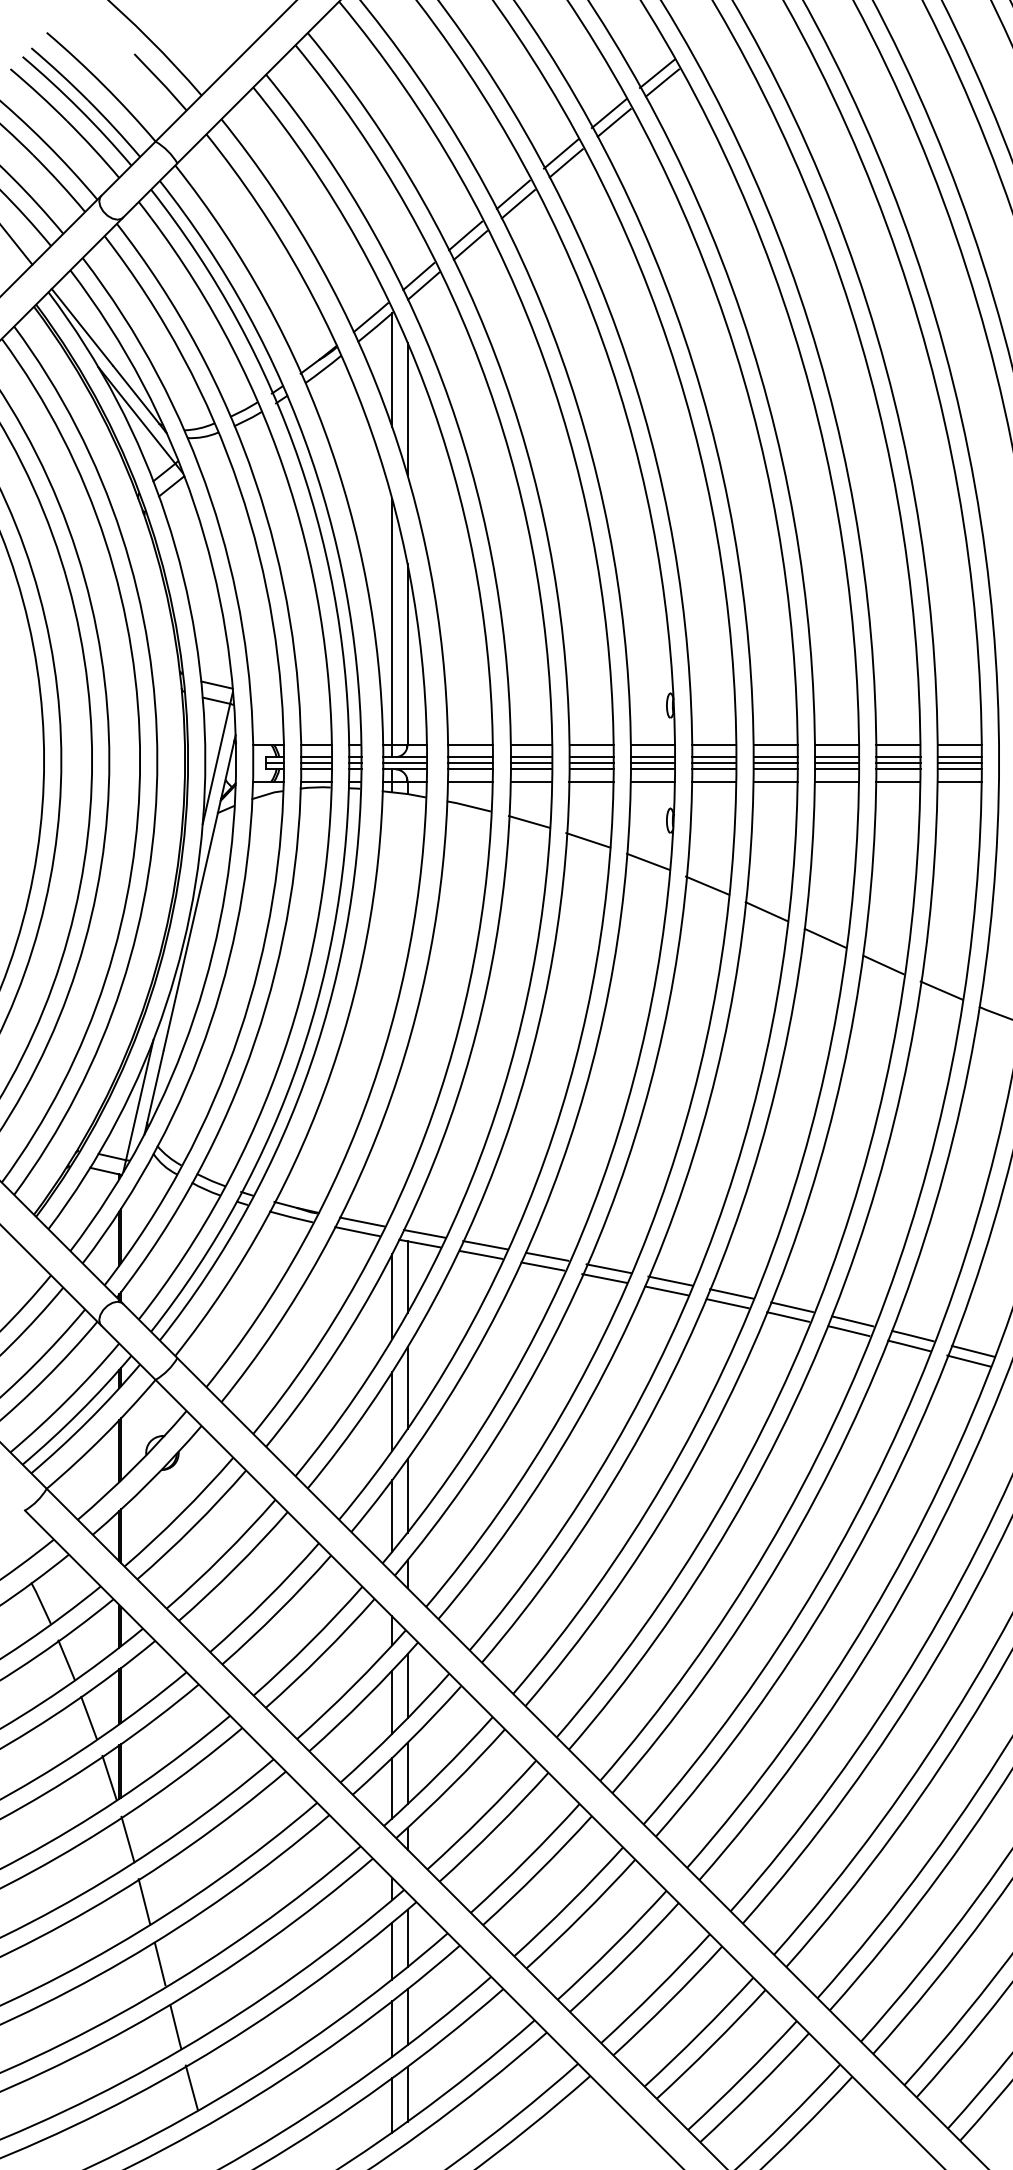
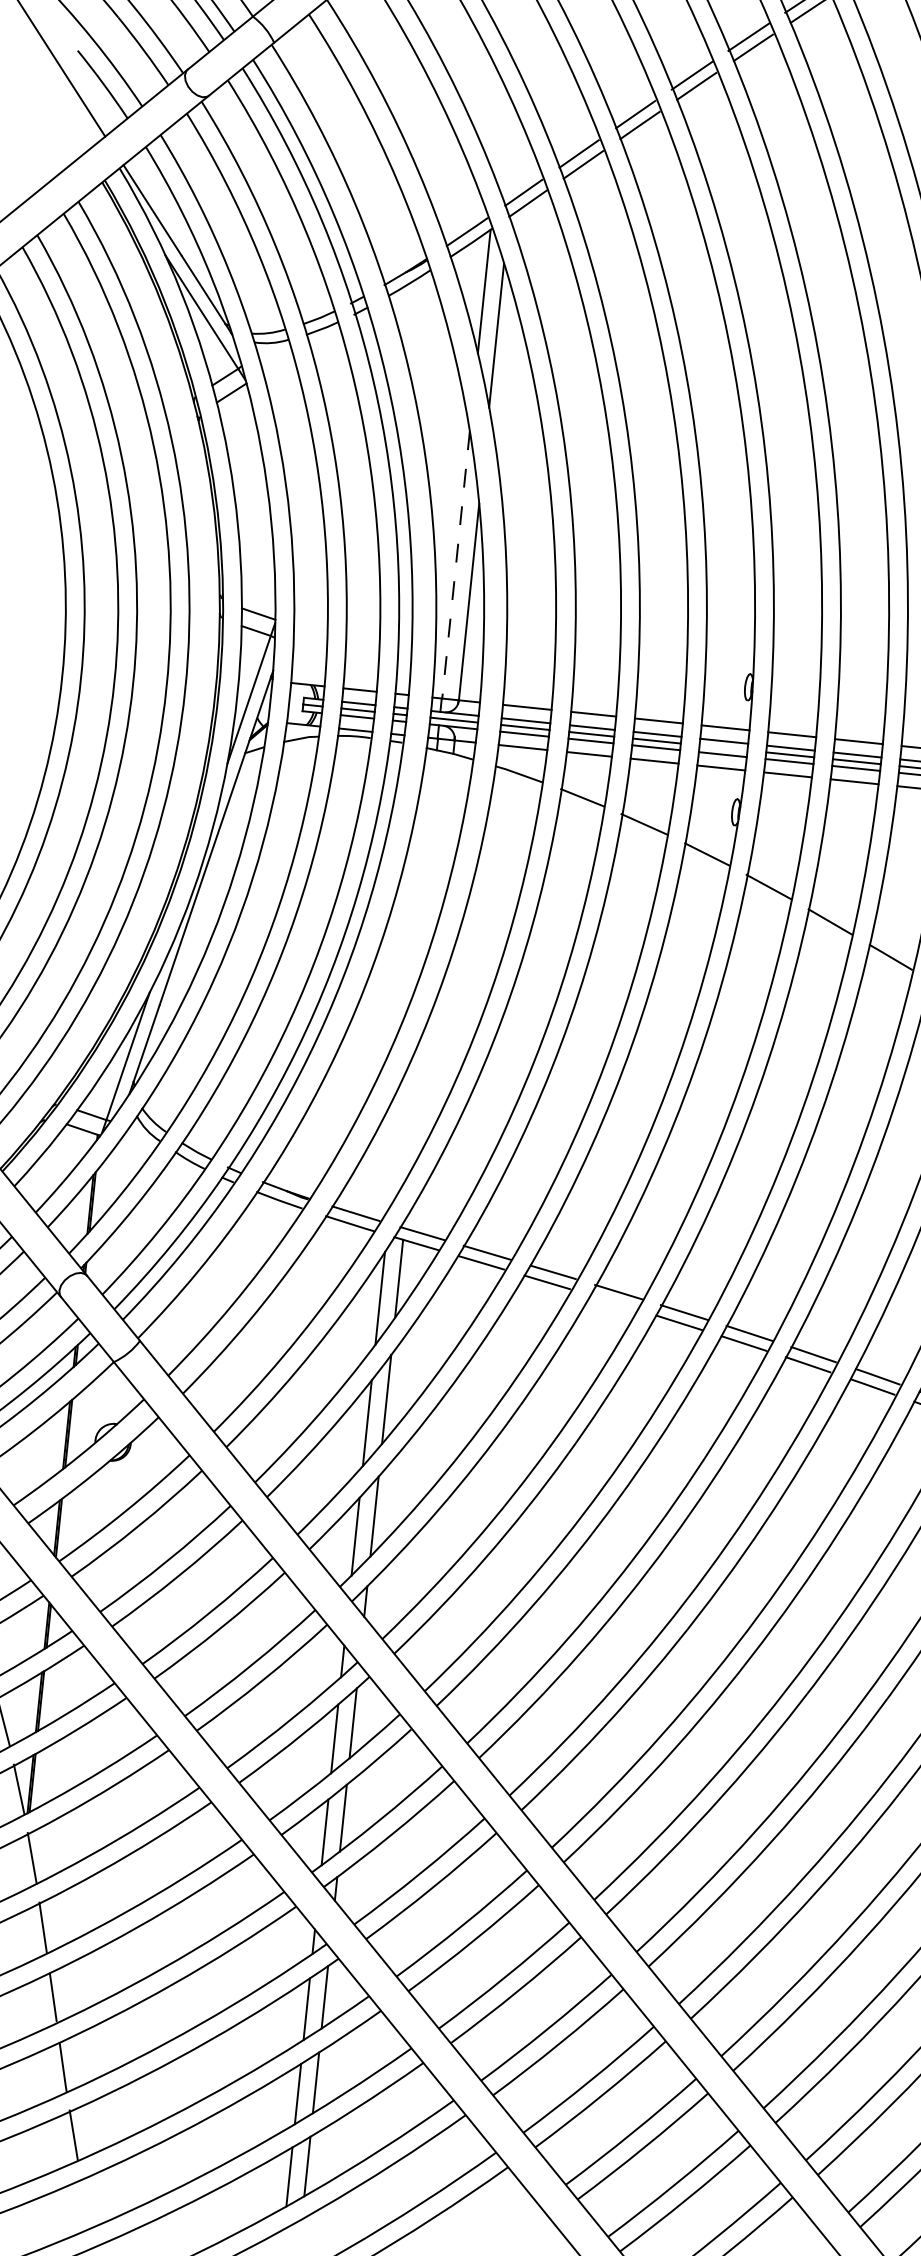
line: (392, 621) -> (456, 564), solid -> dashed
line: (653, 763) -> (724, 748), removed
line: (604, 1278) -> (613, 1302), removed

